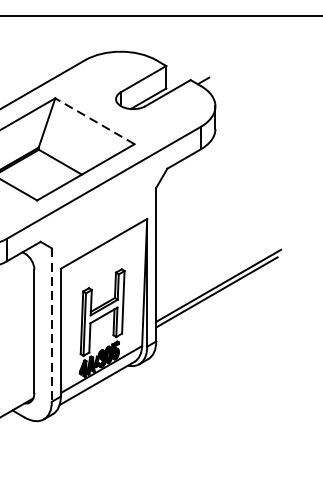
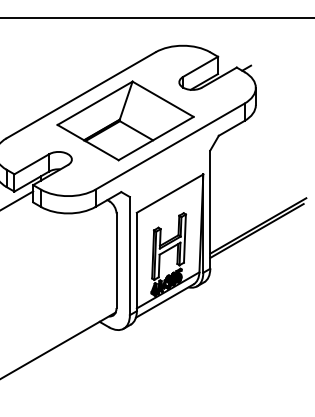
line: (94, 121) -> (162, 99), dashed -> solid
line: (51, 325) -> (129, 256), dashed -> solid

